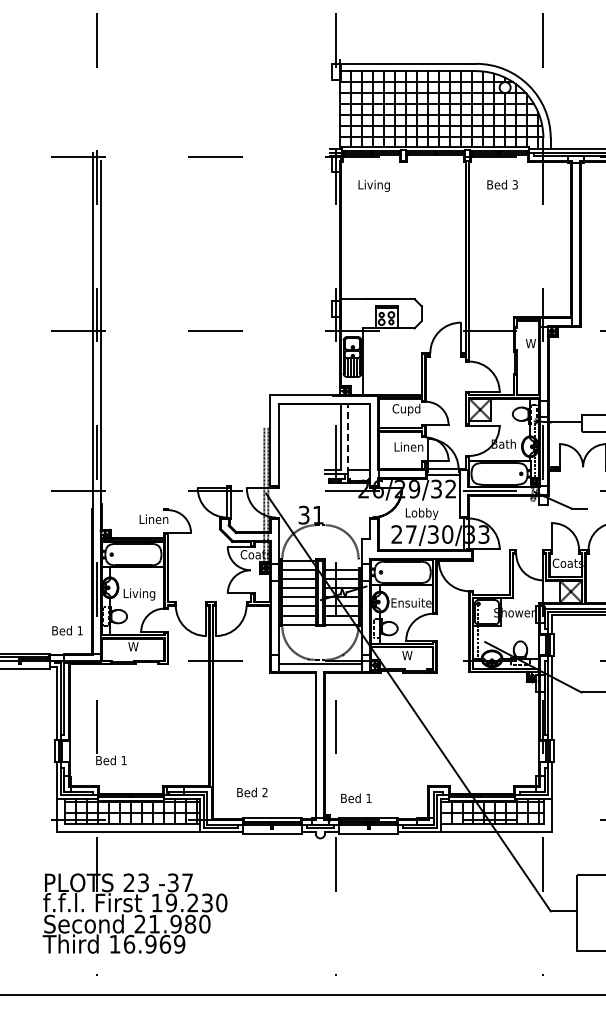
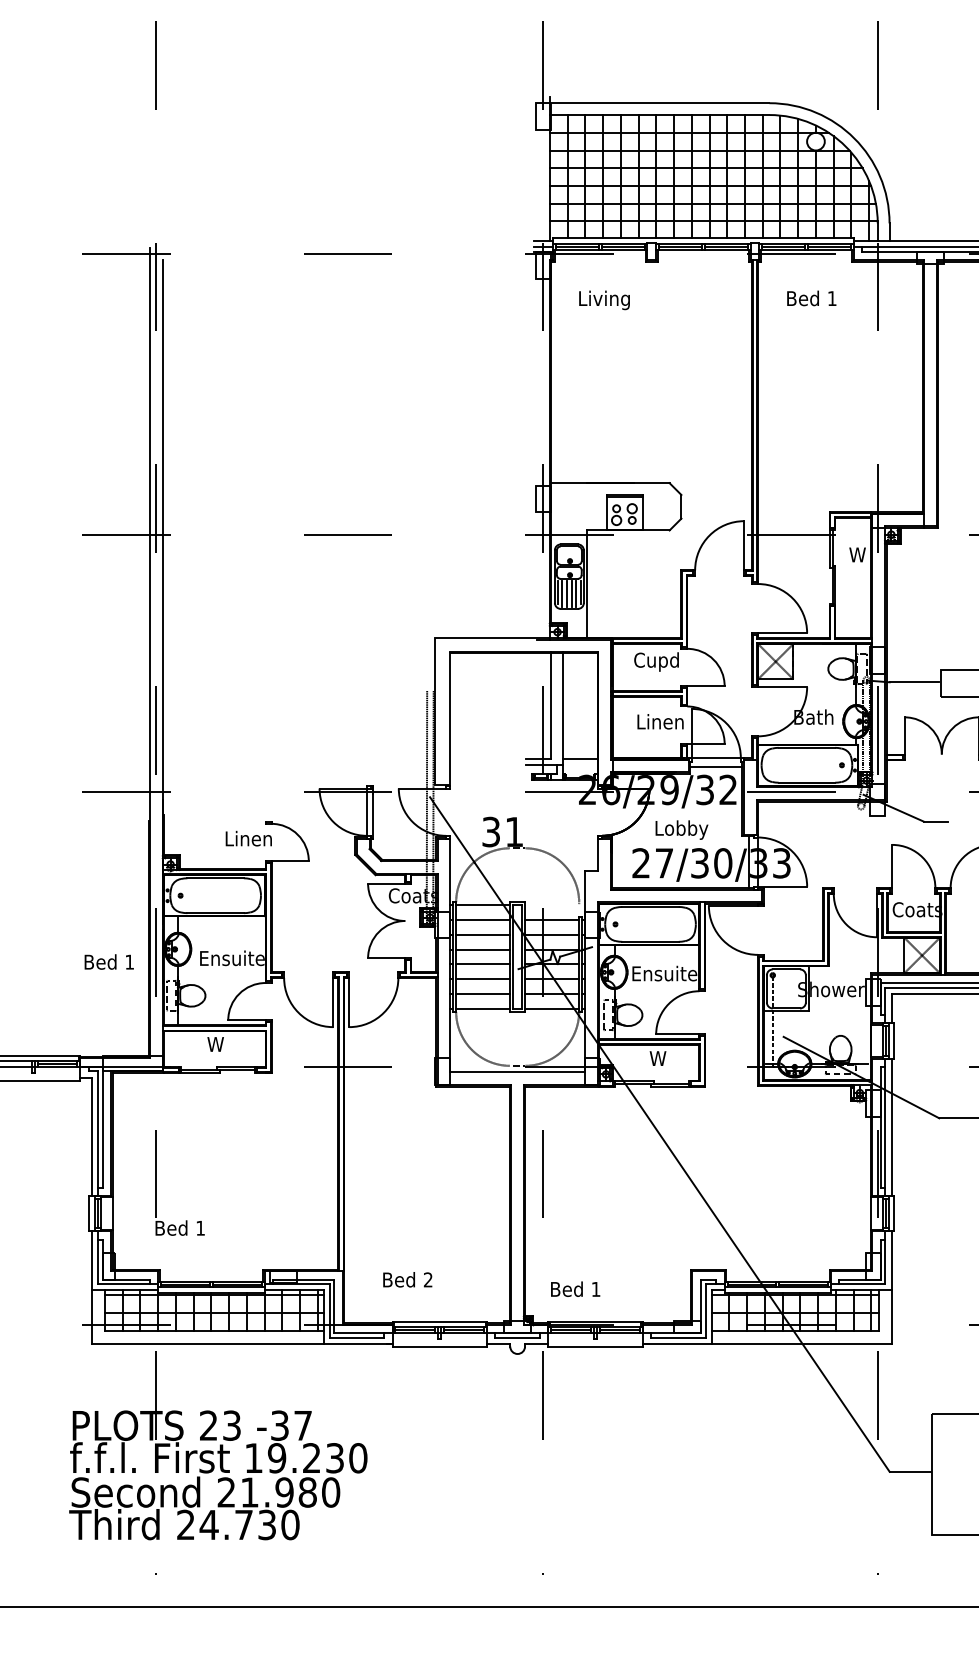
text: (514, 184) -> (831, 298), 3 -> 1
line: (348, 438) -> (562, 708), dashed -> solid
text: (143, 594) -> (231, 960), Living -> Ensuite
text: (67, 630) -> (109, 961), moved
text: (147, 943) -> (238, 1523), 16.969 -> 24.730

